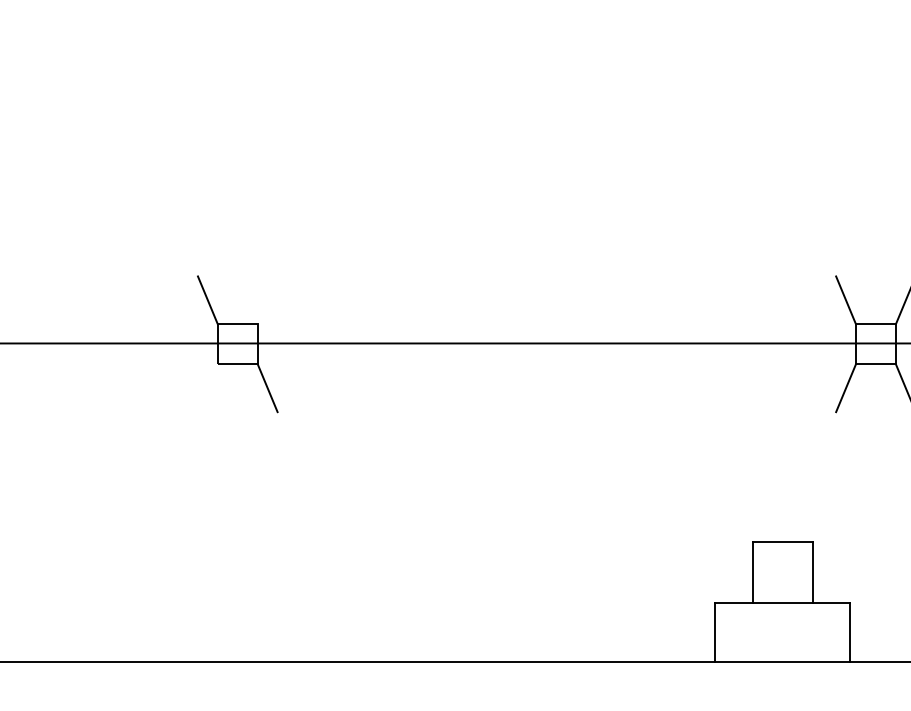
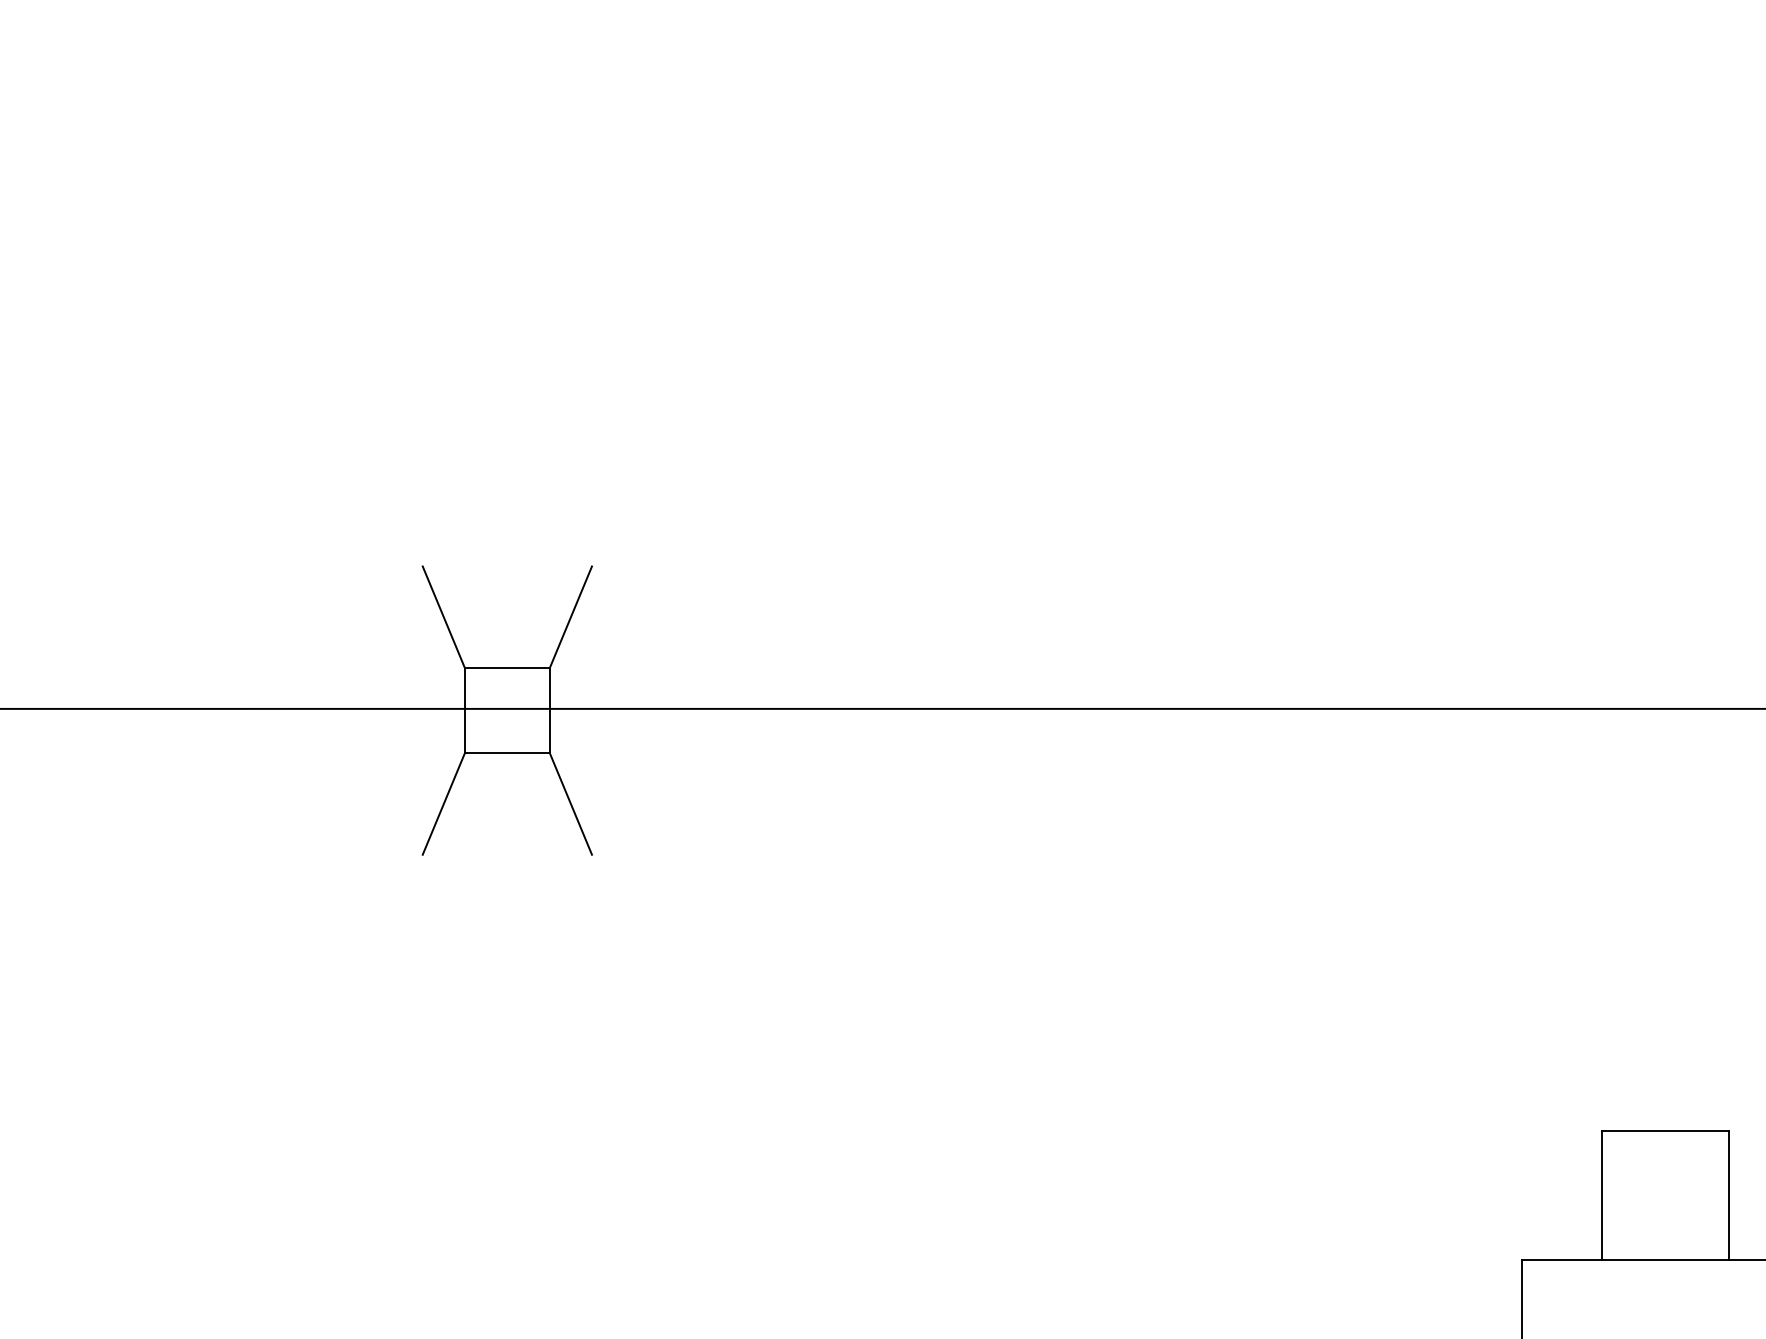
line: (267, 300) -> (570, 617), added
line: (207, 388) -> (442, 804), added

